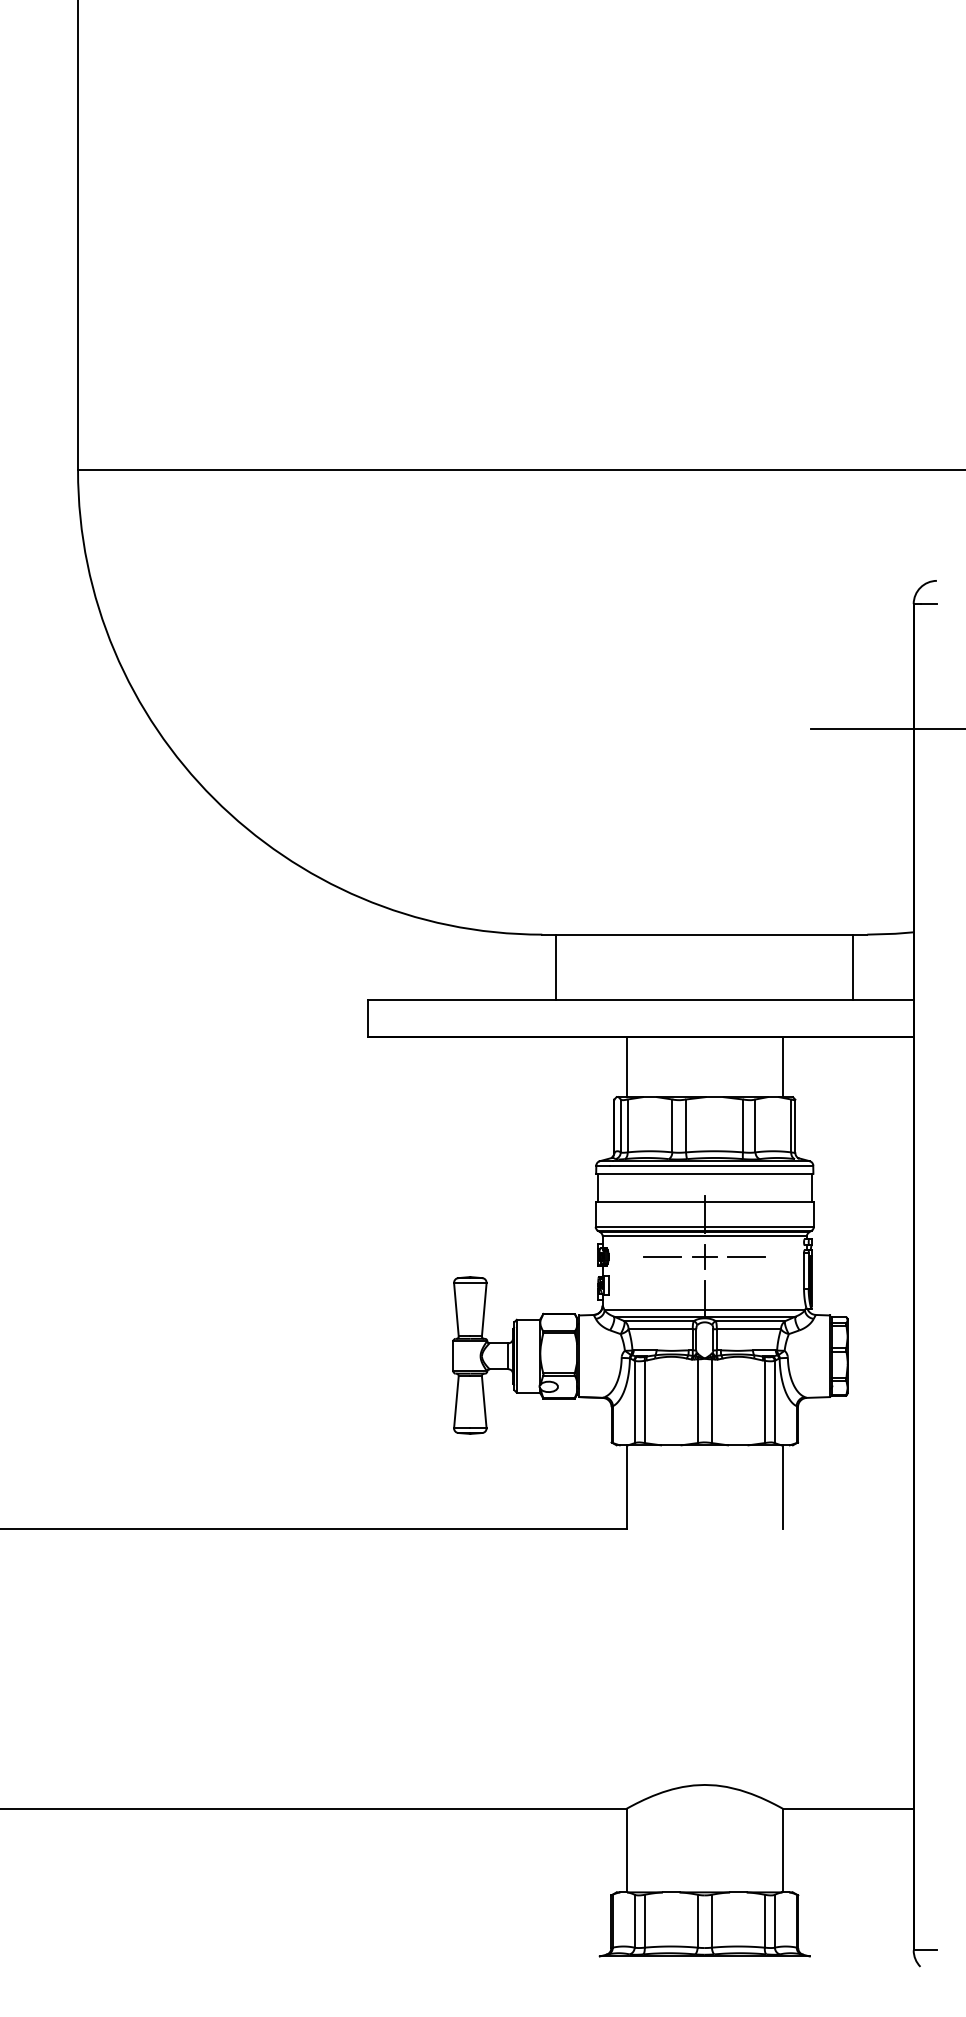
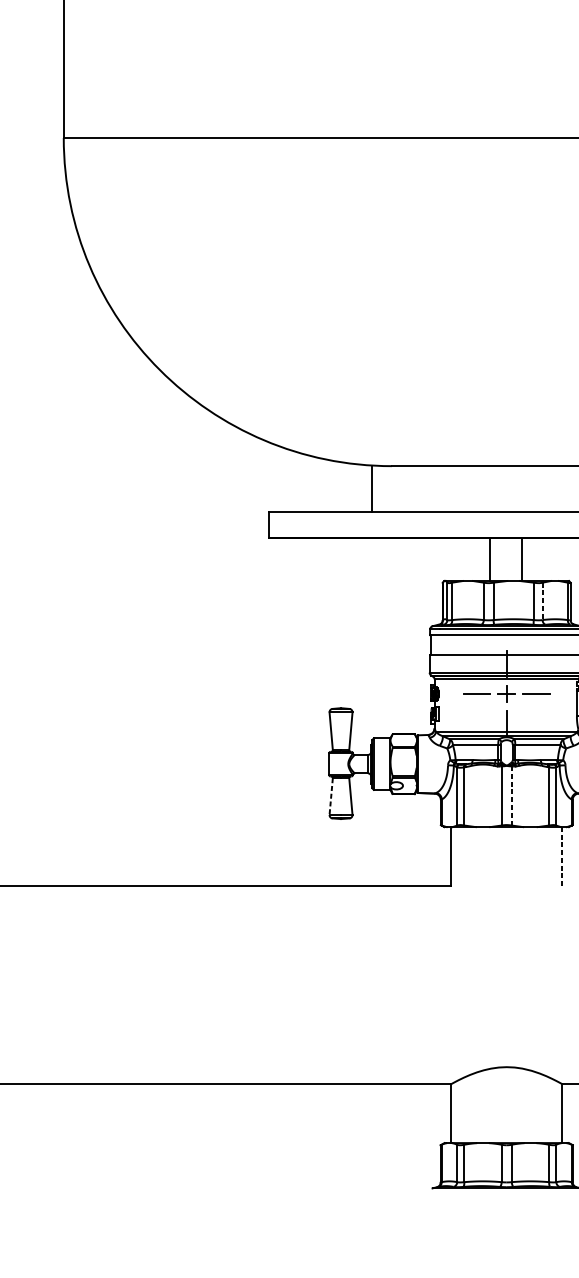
line: (556, 966) -> (372, 488), moved
line: (626, 1066) -> (489, 559), moved
line: (783, 1066) -> (522, 559), moved
line: (755, 1126) -> (542, 601), solid -> dashed
line: (711, 1401) -> (511, 796), solid -> dashed
line: (456, 1402) -> (331, 796), solid -> dashed
line: (783, 1487) -> (562, 856), solid -> dashed

